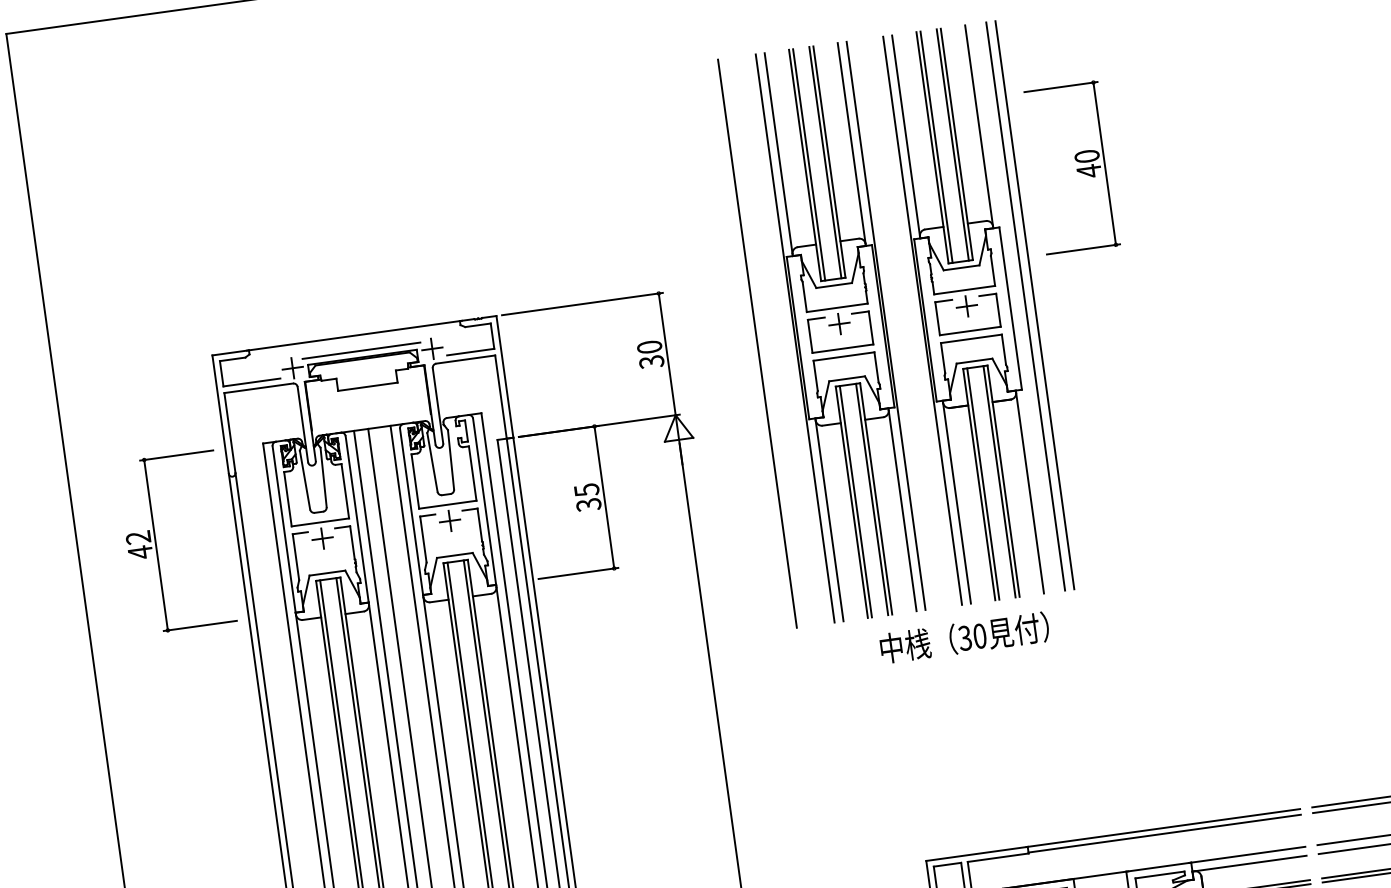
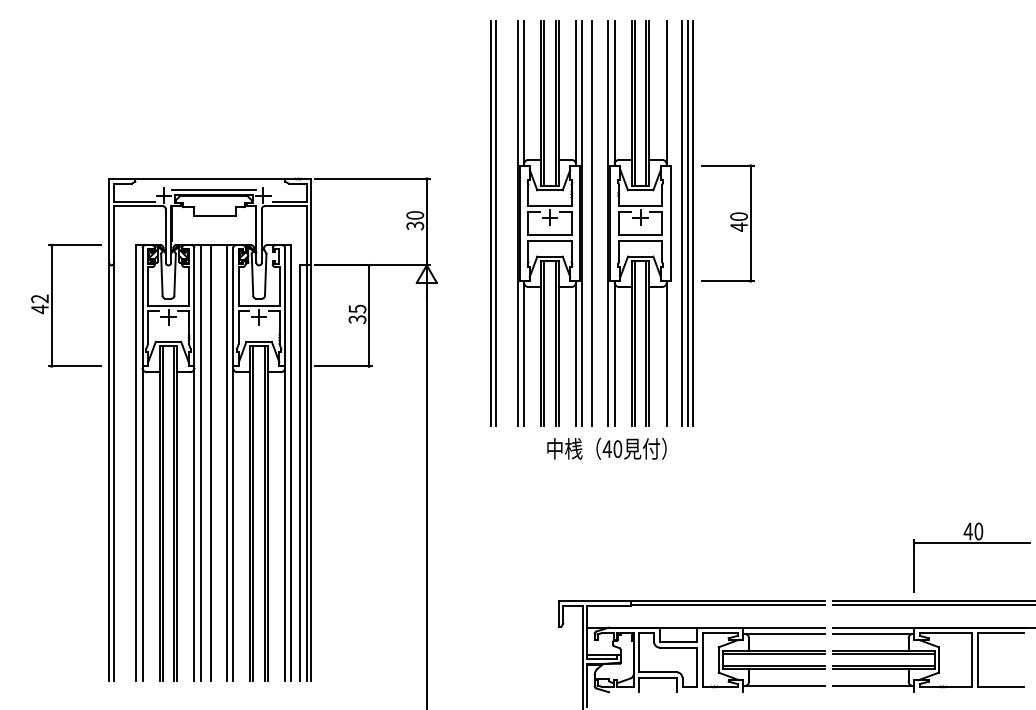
part: (1072, 168) -> (727, 223), moved
line: (1040, 304) -> (692, 223), added
line: (900, 323) -> (592, 223), added
line: (764, 342) -> (495, 223), added
text: (964, 638) -> (606, 449), 30 -> 40

